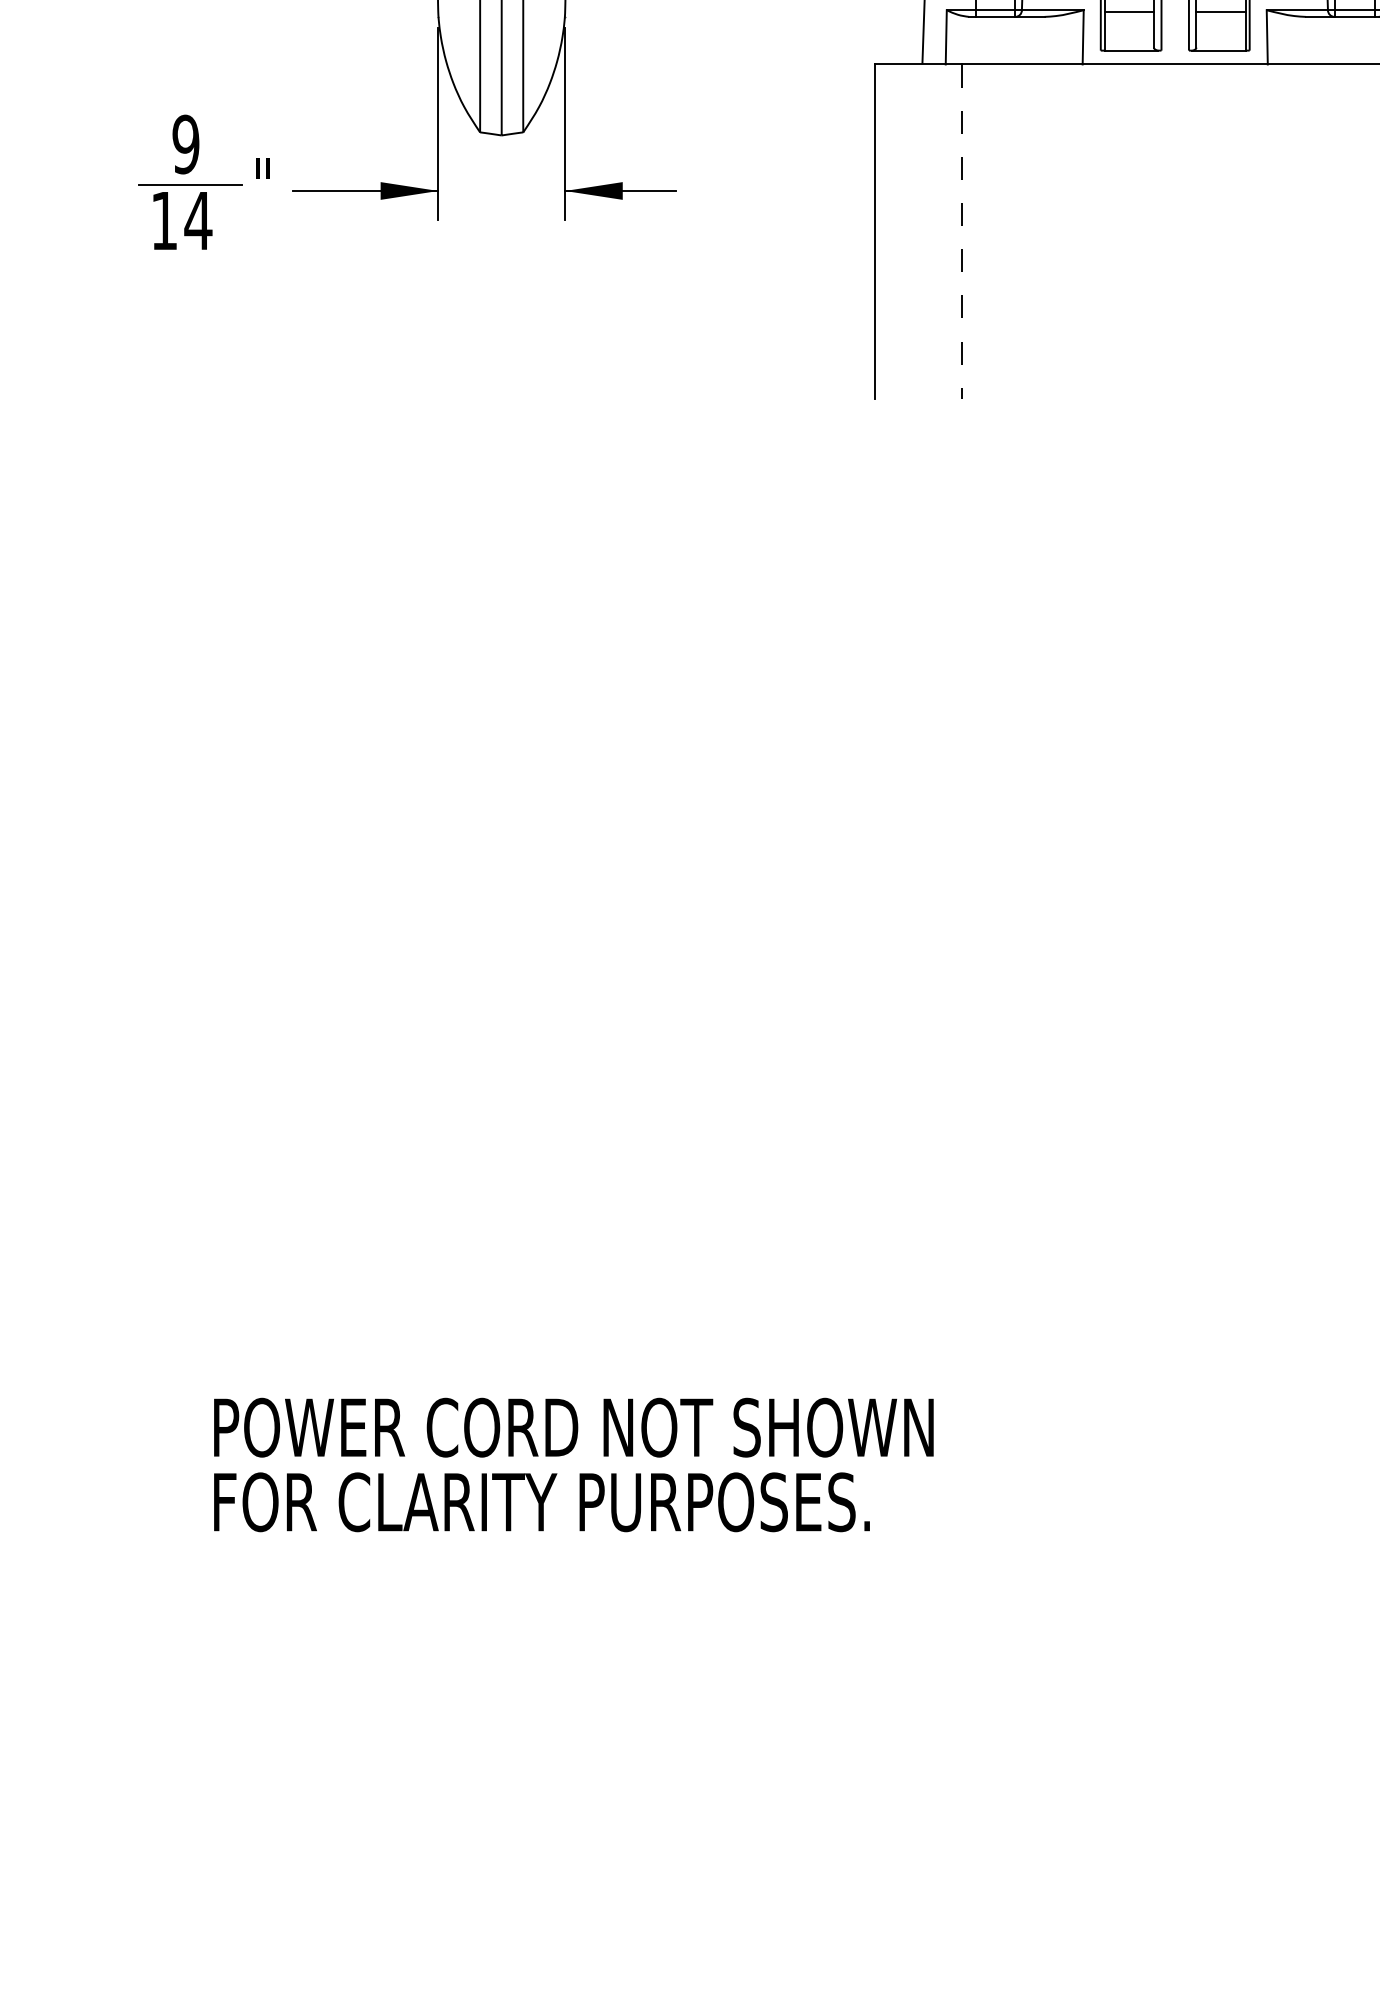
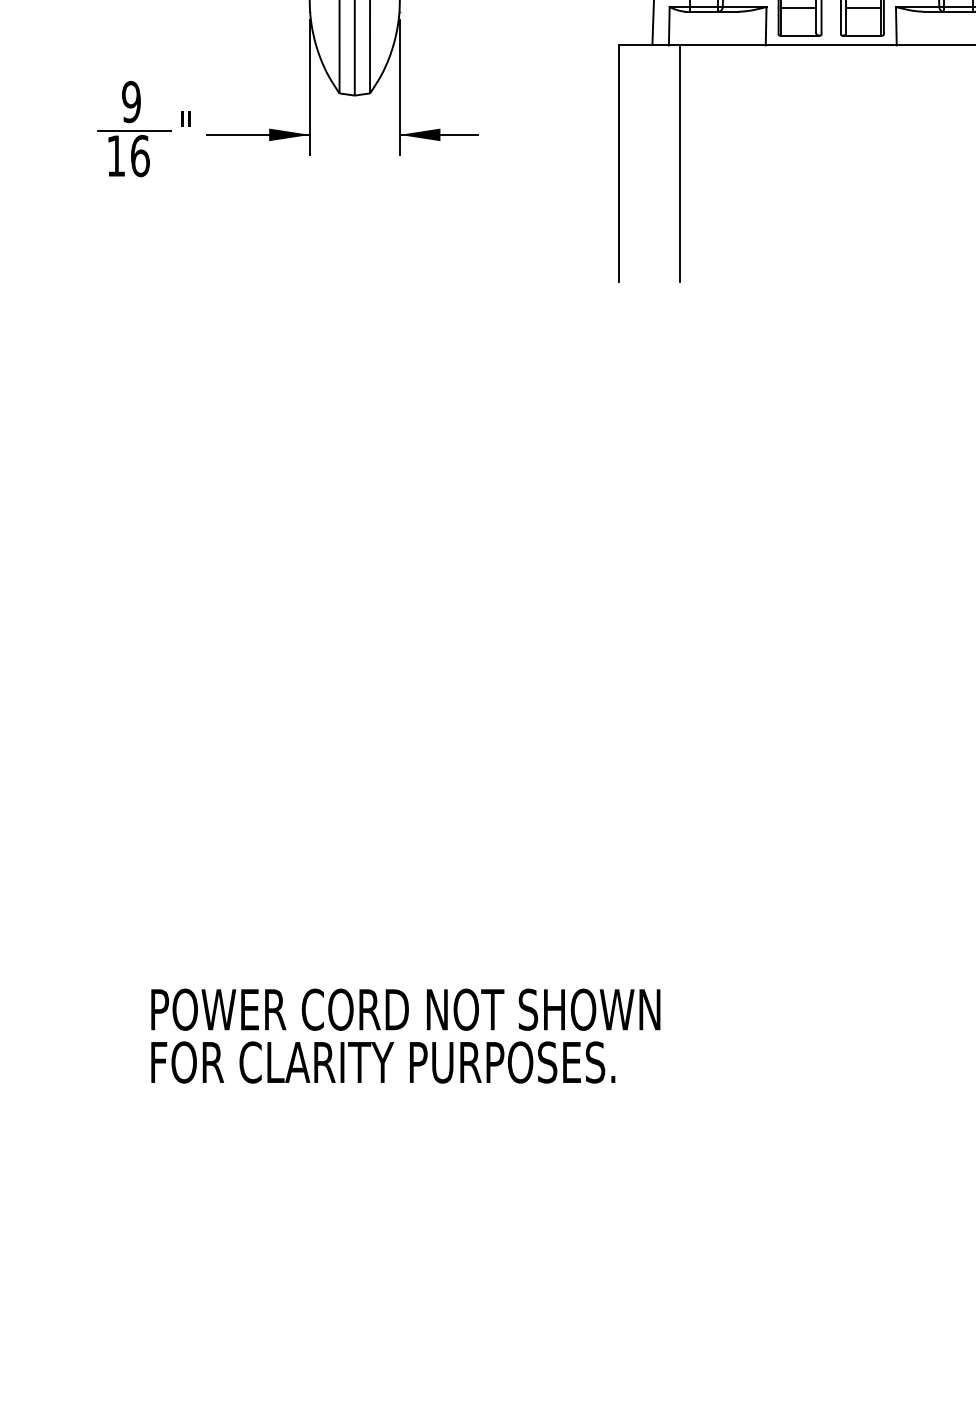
text: (198, 220) -> (140, 155), 14 -> 16
line: (961, 232) -> (680, 164), dashed -> solid

